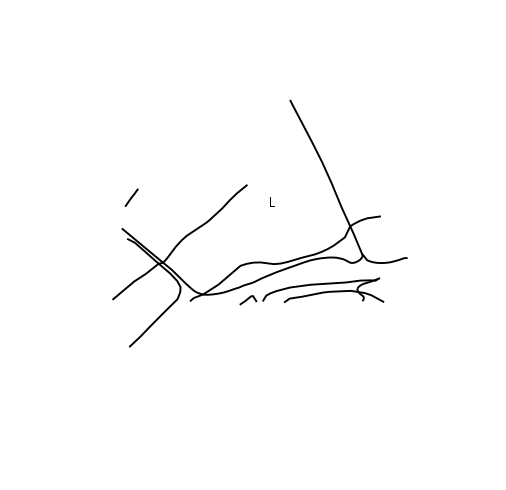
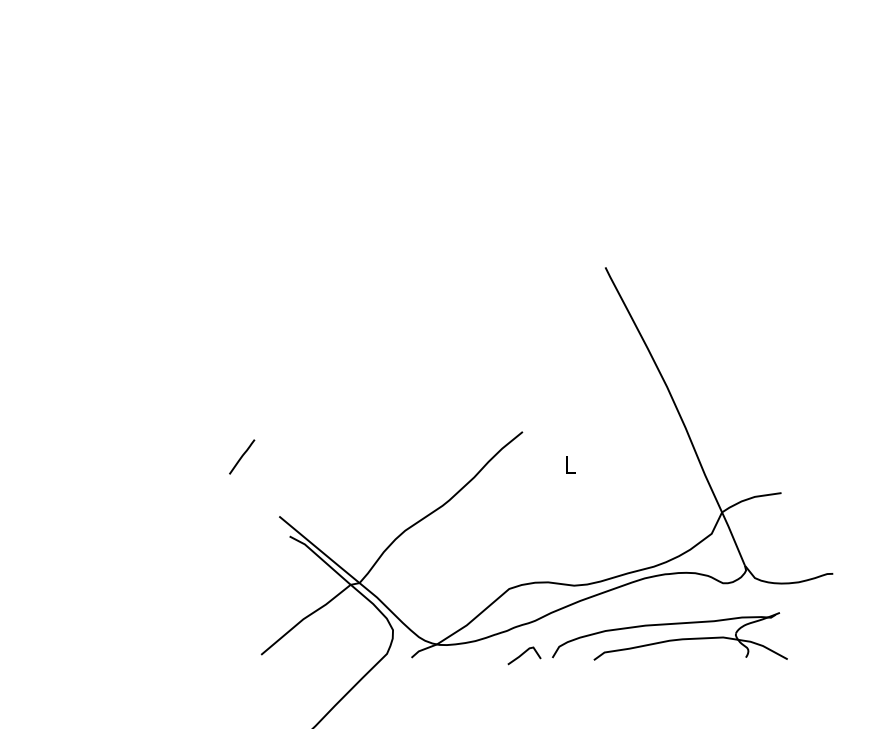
line: (131, 197) -> (241, 456), moved

